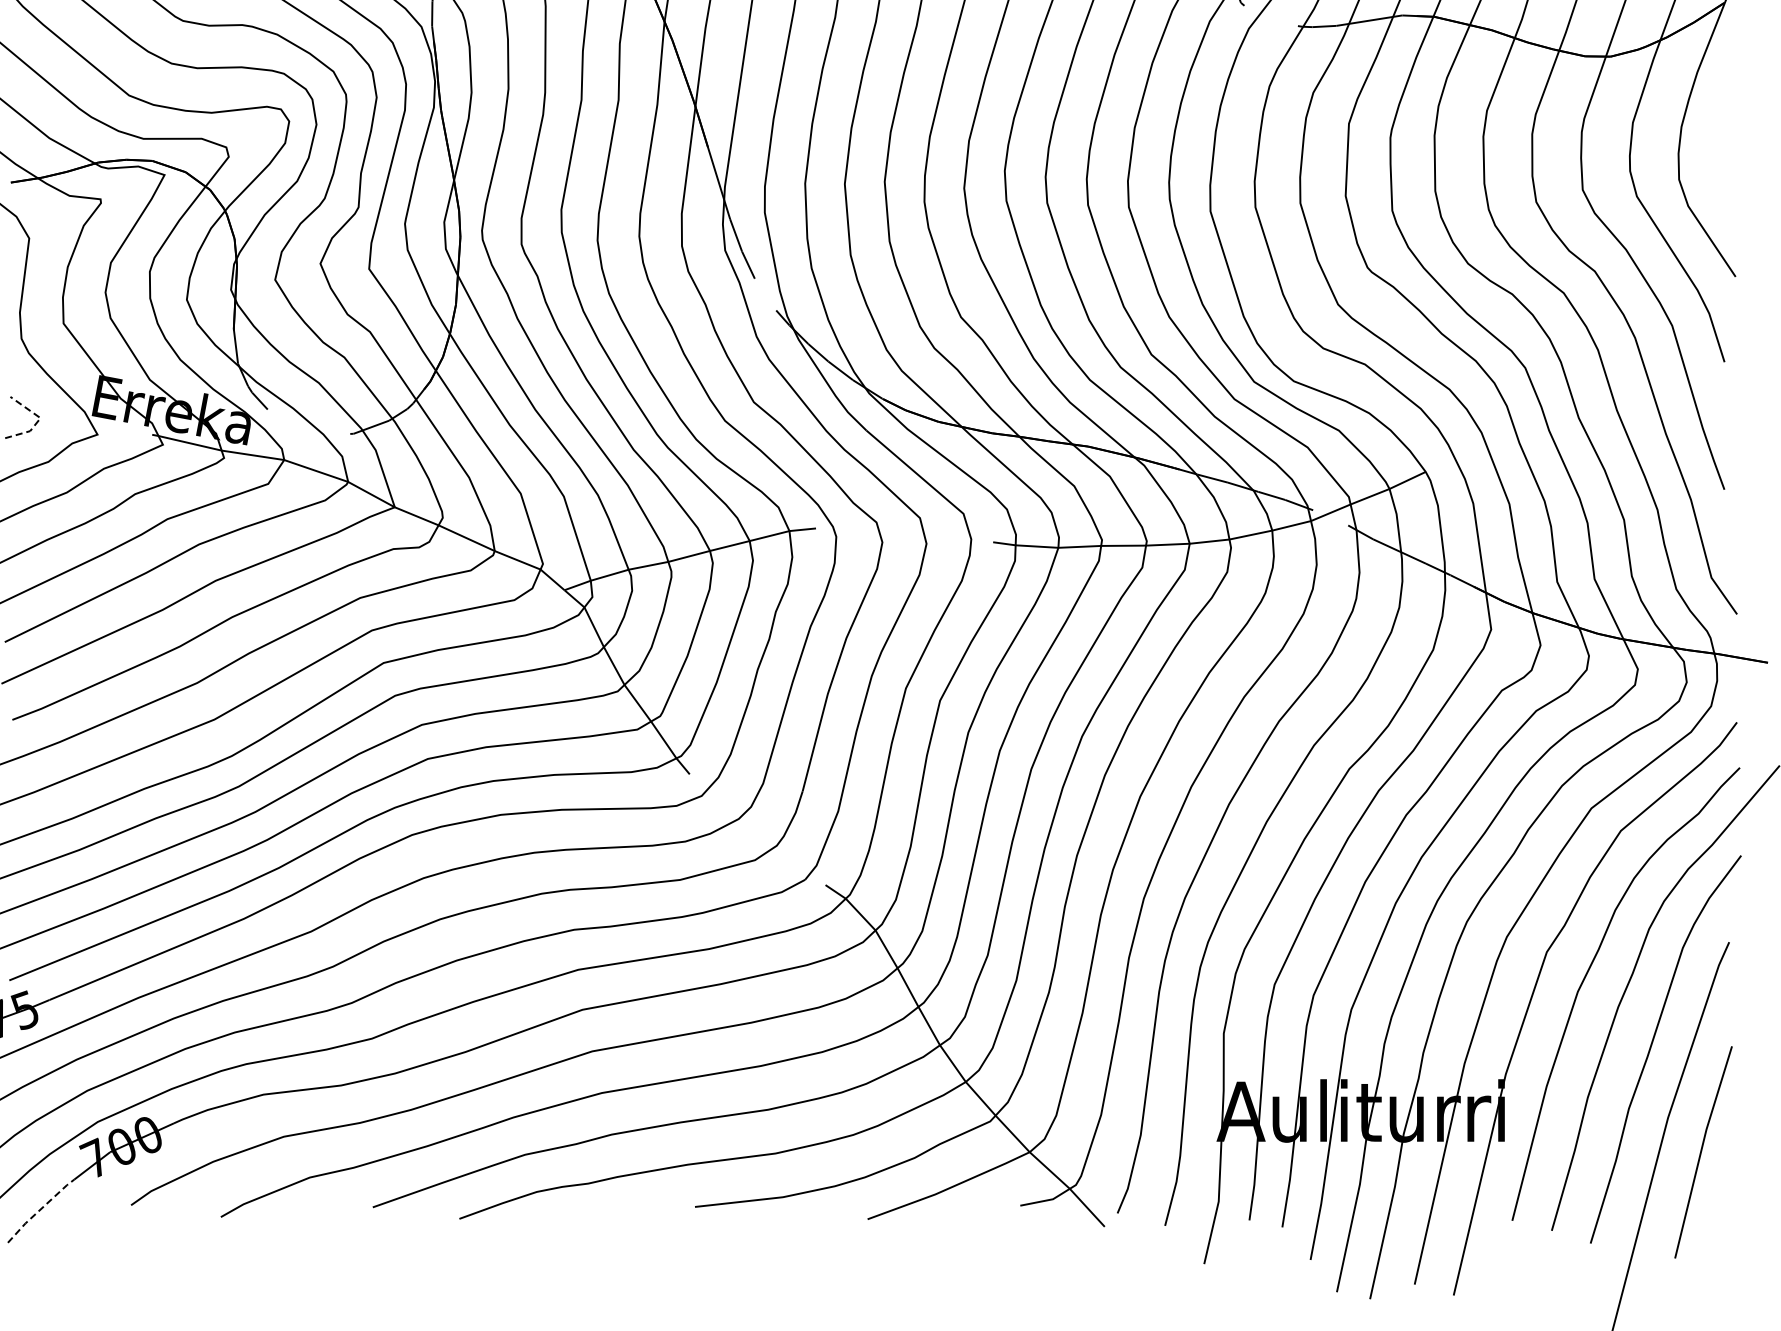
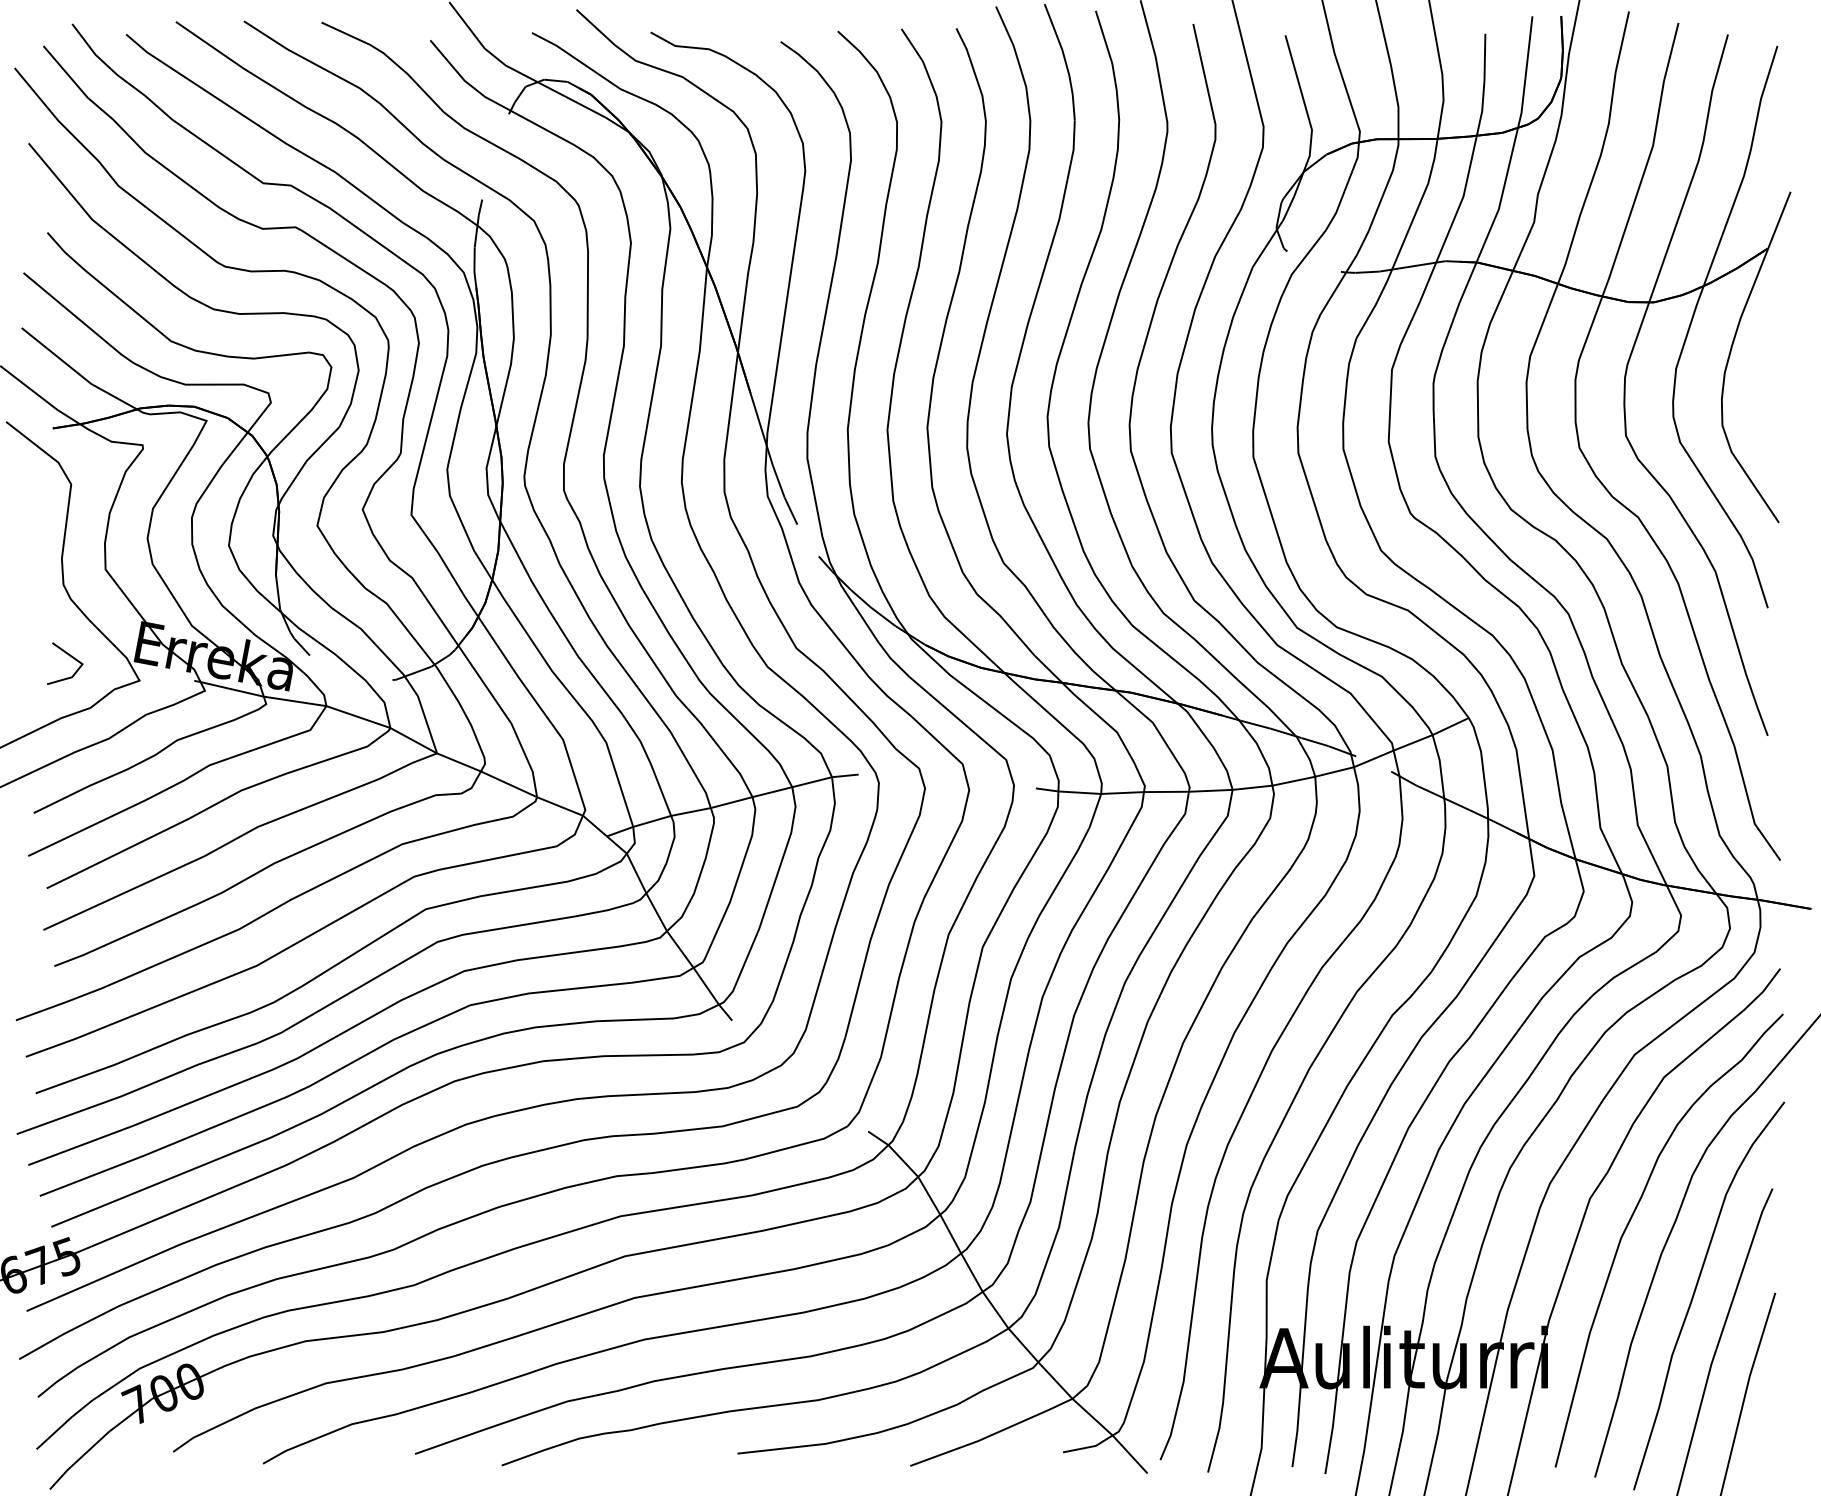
line: (38, 420) -> (80, 666), dashed -> solid
line: (40, 1209) -> (82, 1456), dashed -> solid

